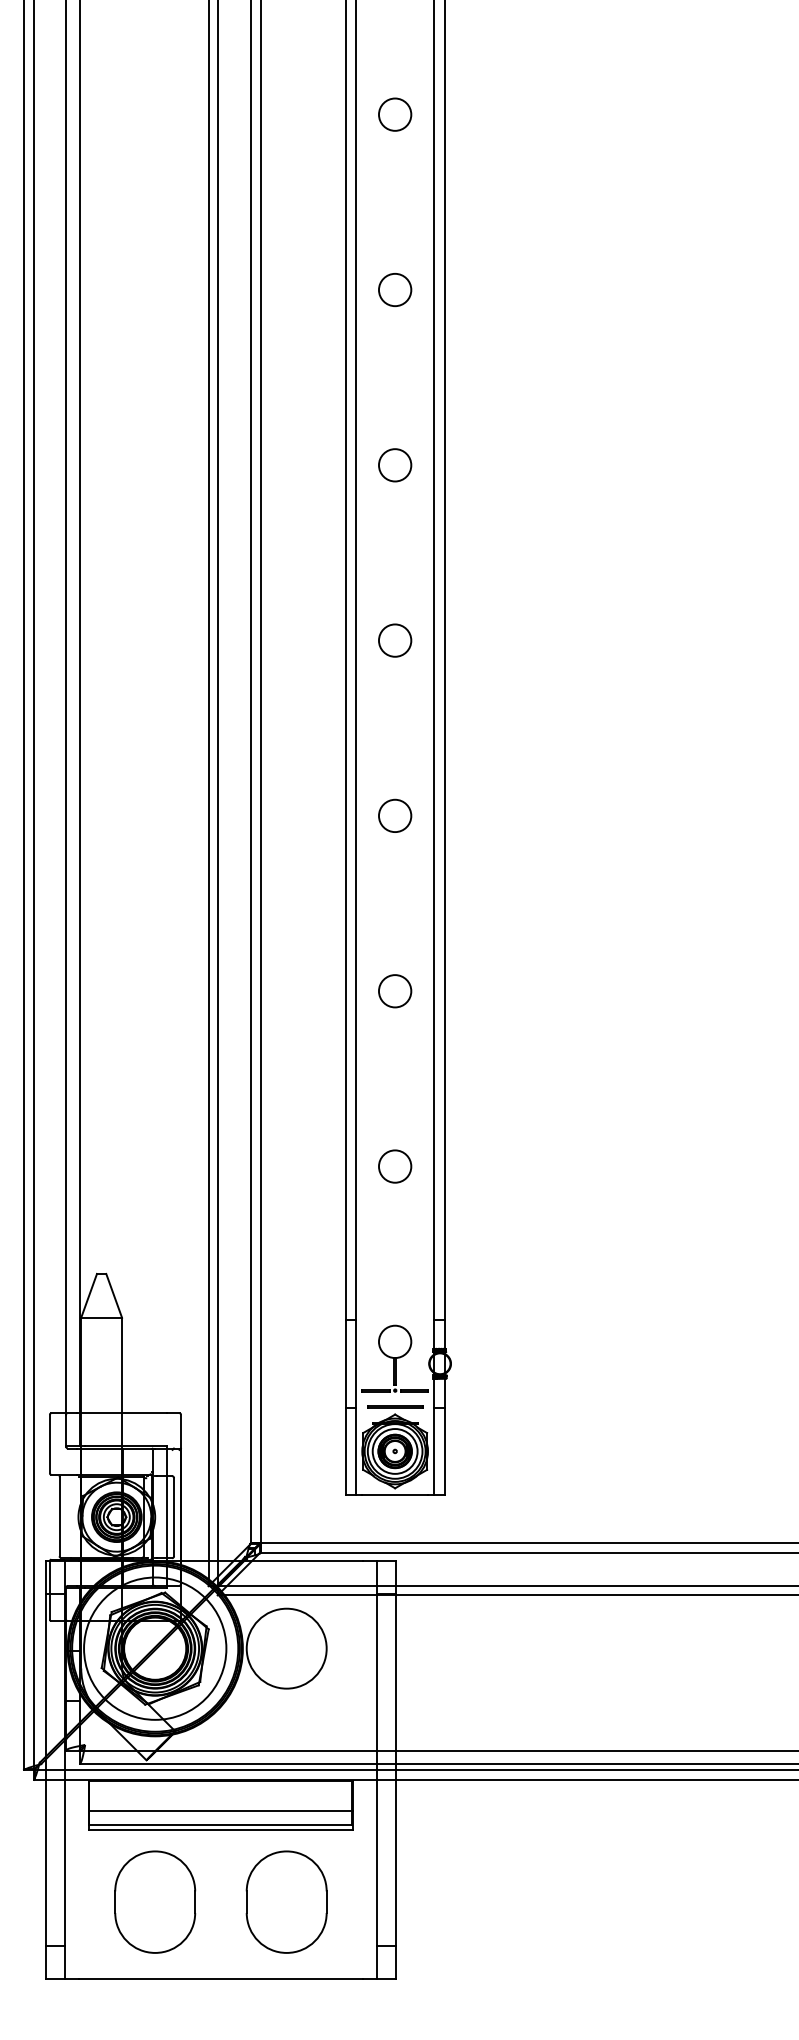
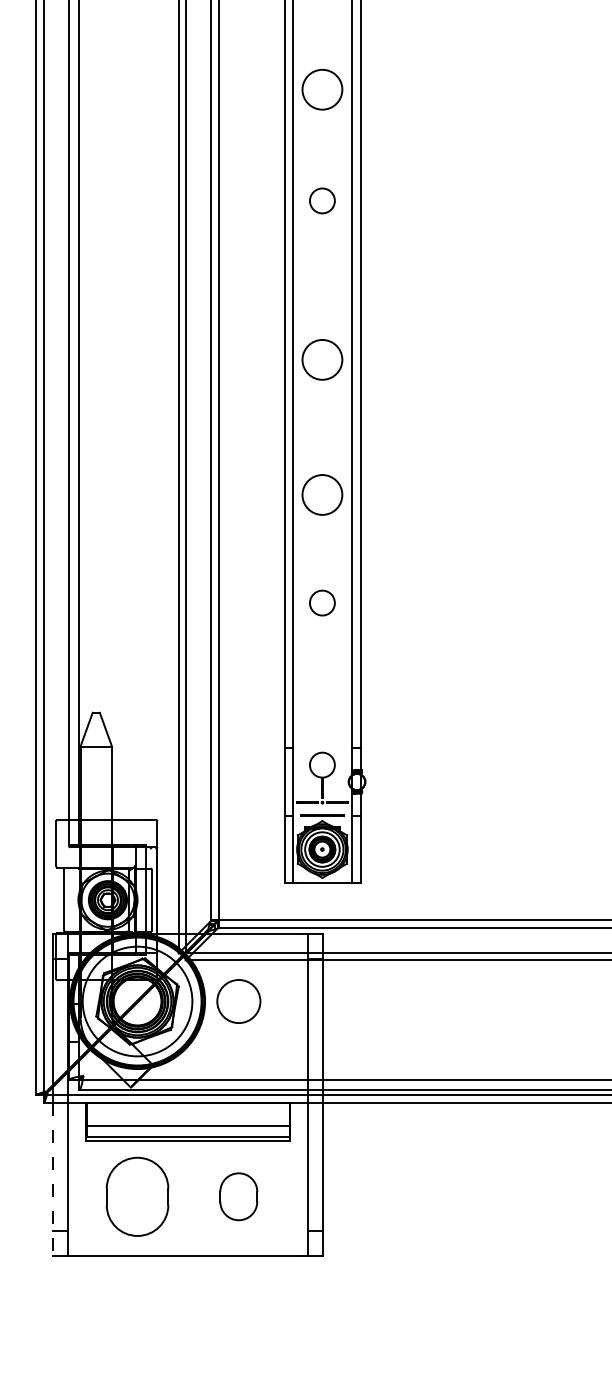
circle: (395, 465) -> (322, 89), size x1.6
circle: (395, 640) -> (322, 200), moved
circle: (395, 815) -> (322, 359), size x1.6
circle: (395, 991) -> (322, 495), size x1.6
circle: (395, 1166) -> (322, 603), moved
circle: (286, 1648) -> (238, 1001), size x0.7
line: (45, 1879) -> (53, 1179), solid -> dashed
part: (286, 1901) -> (238, 1196), size x0.6

